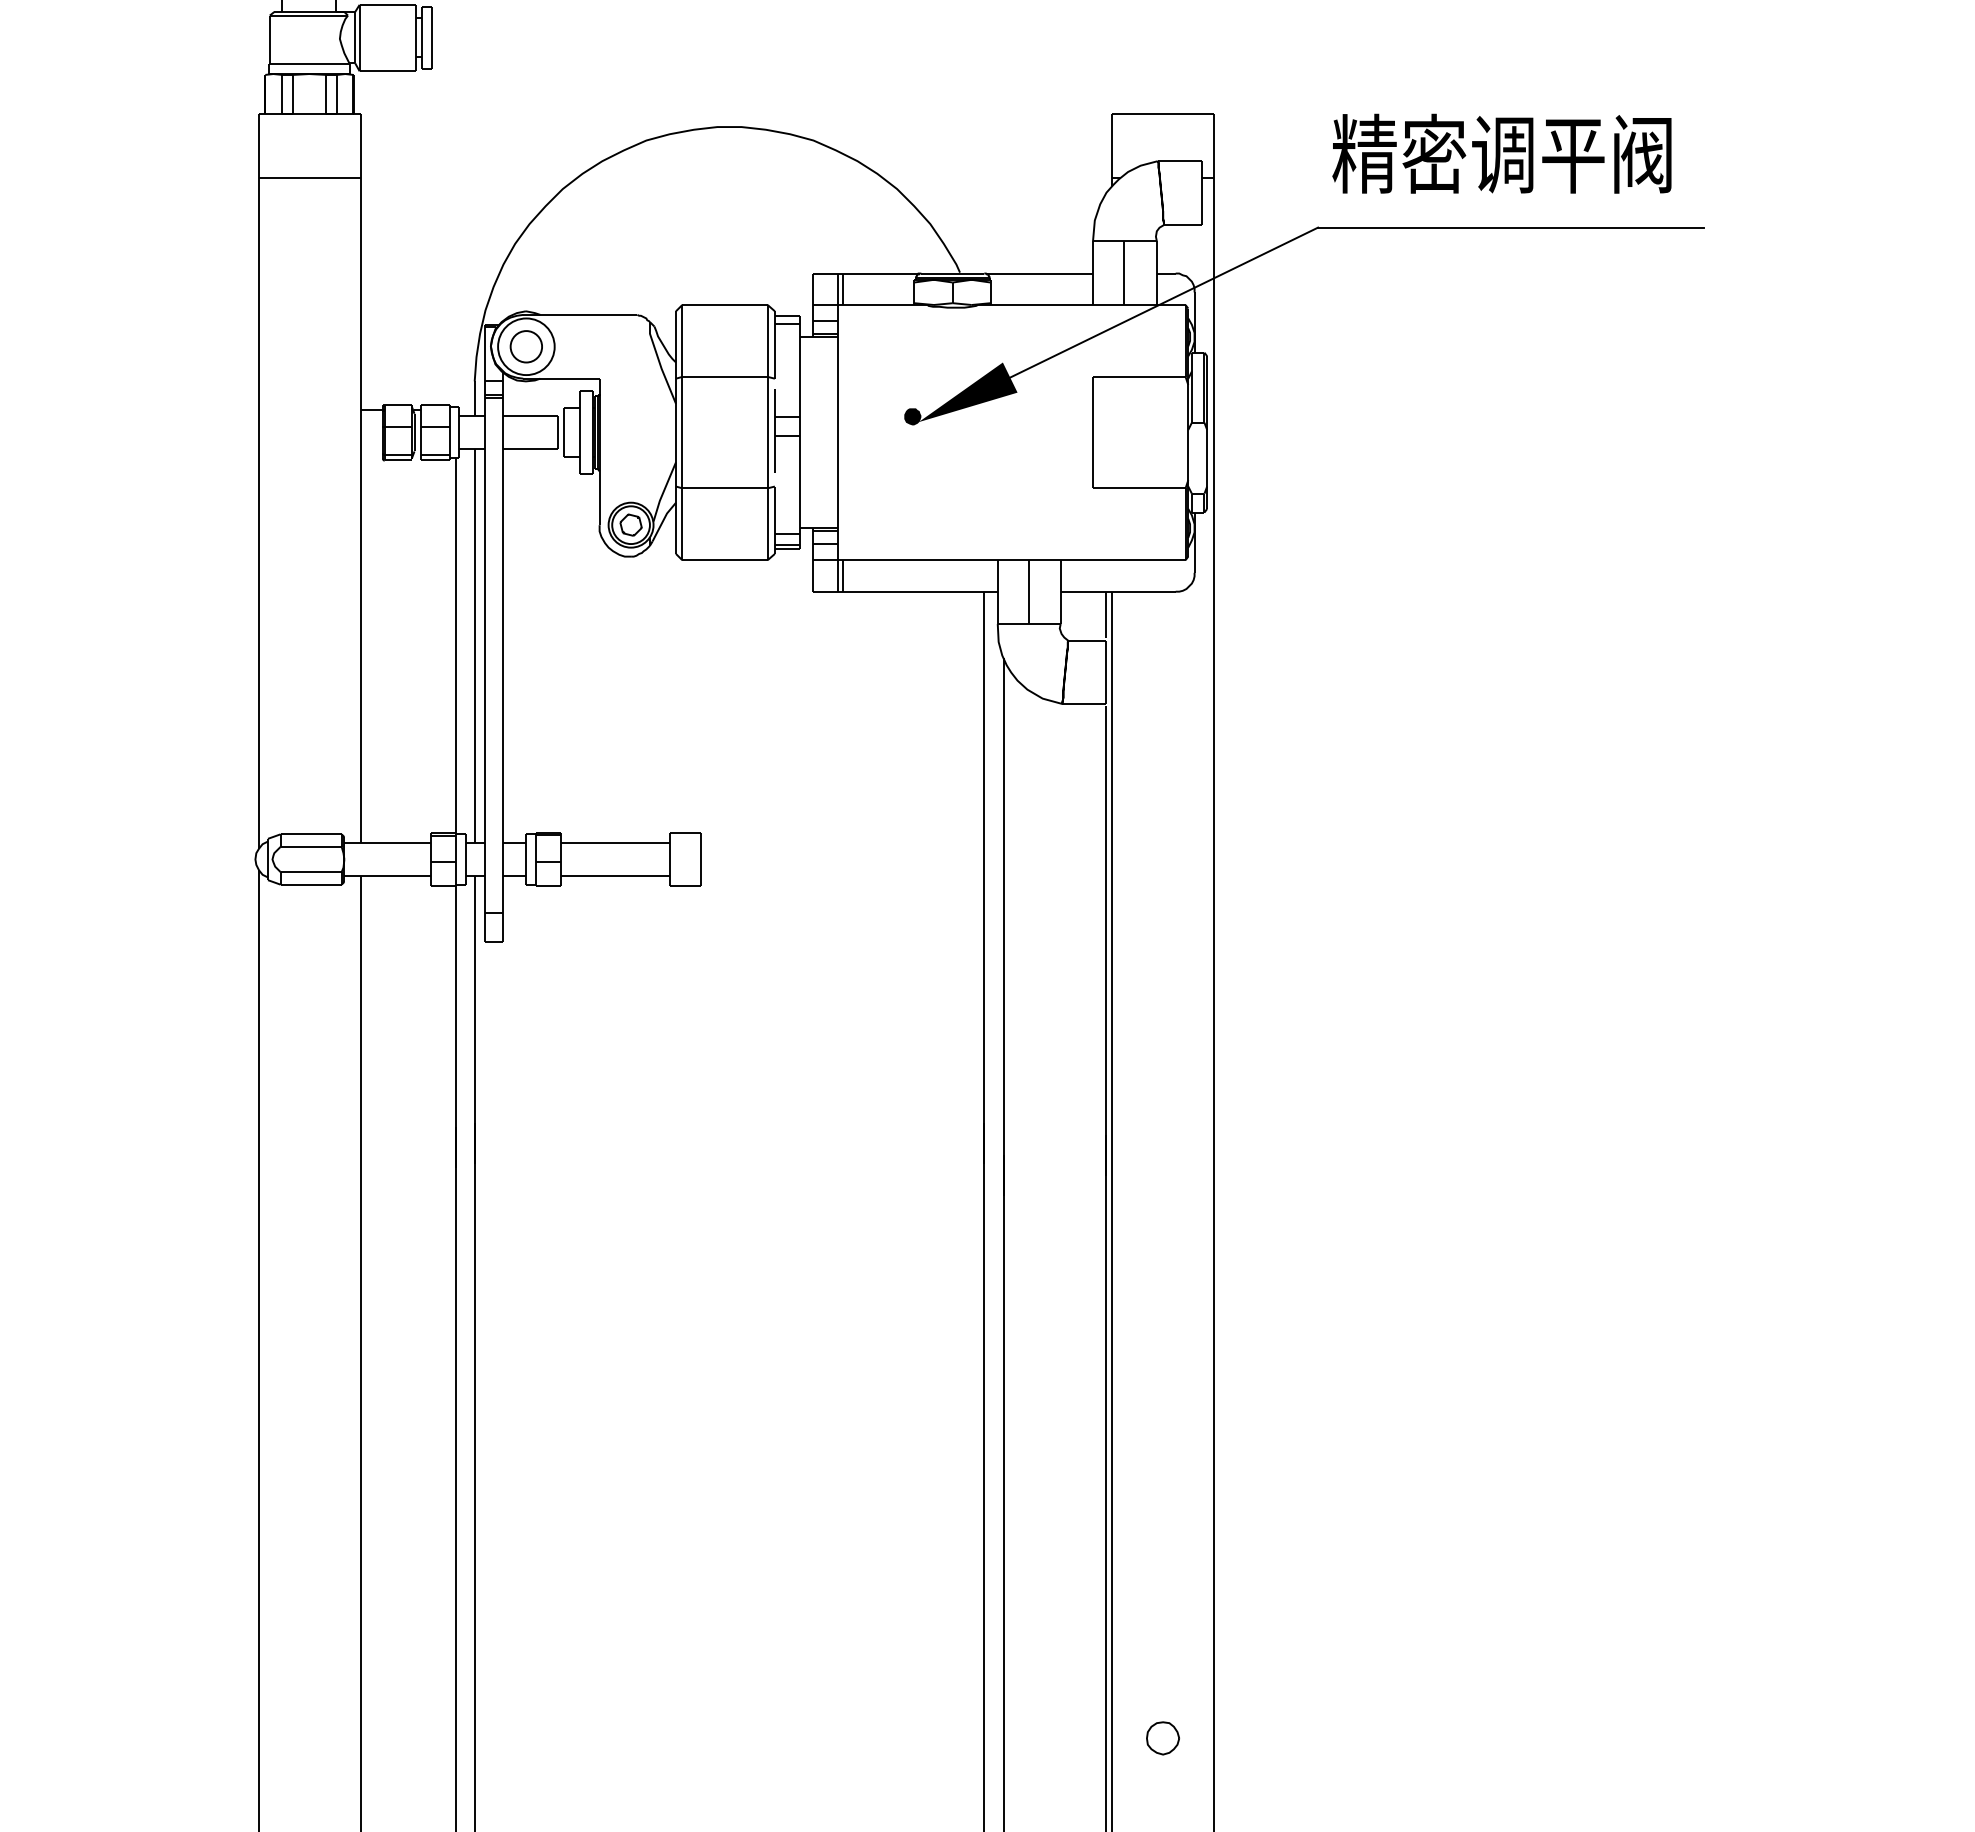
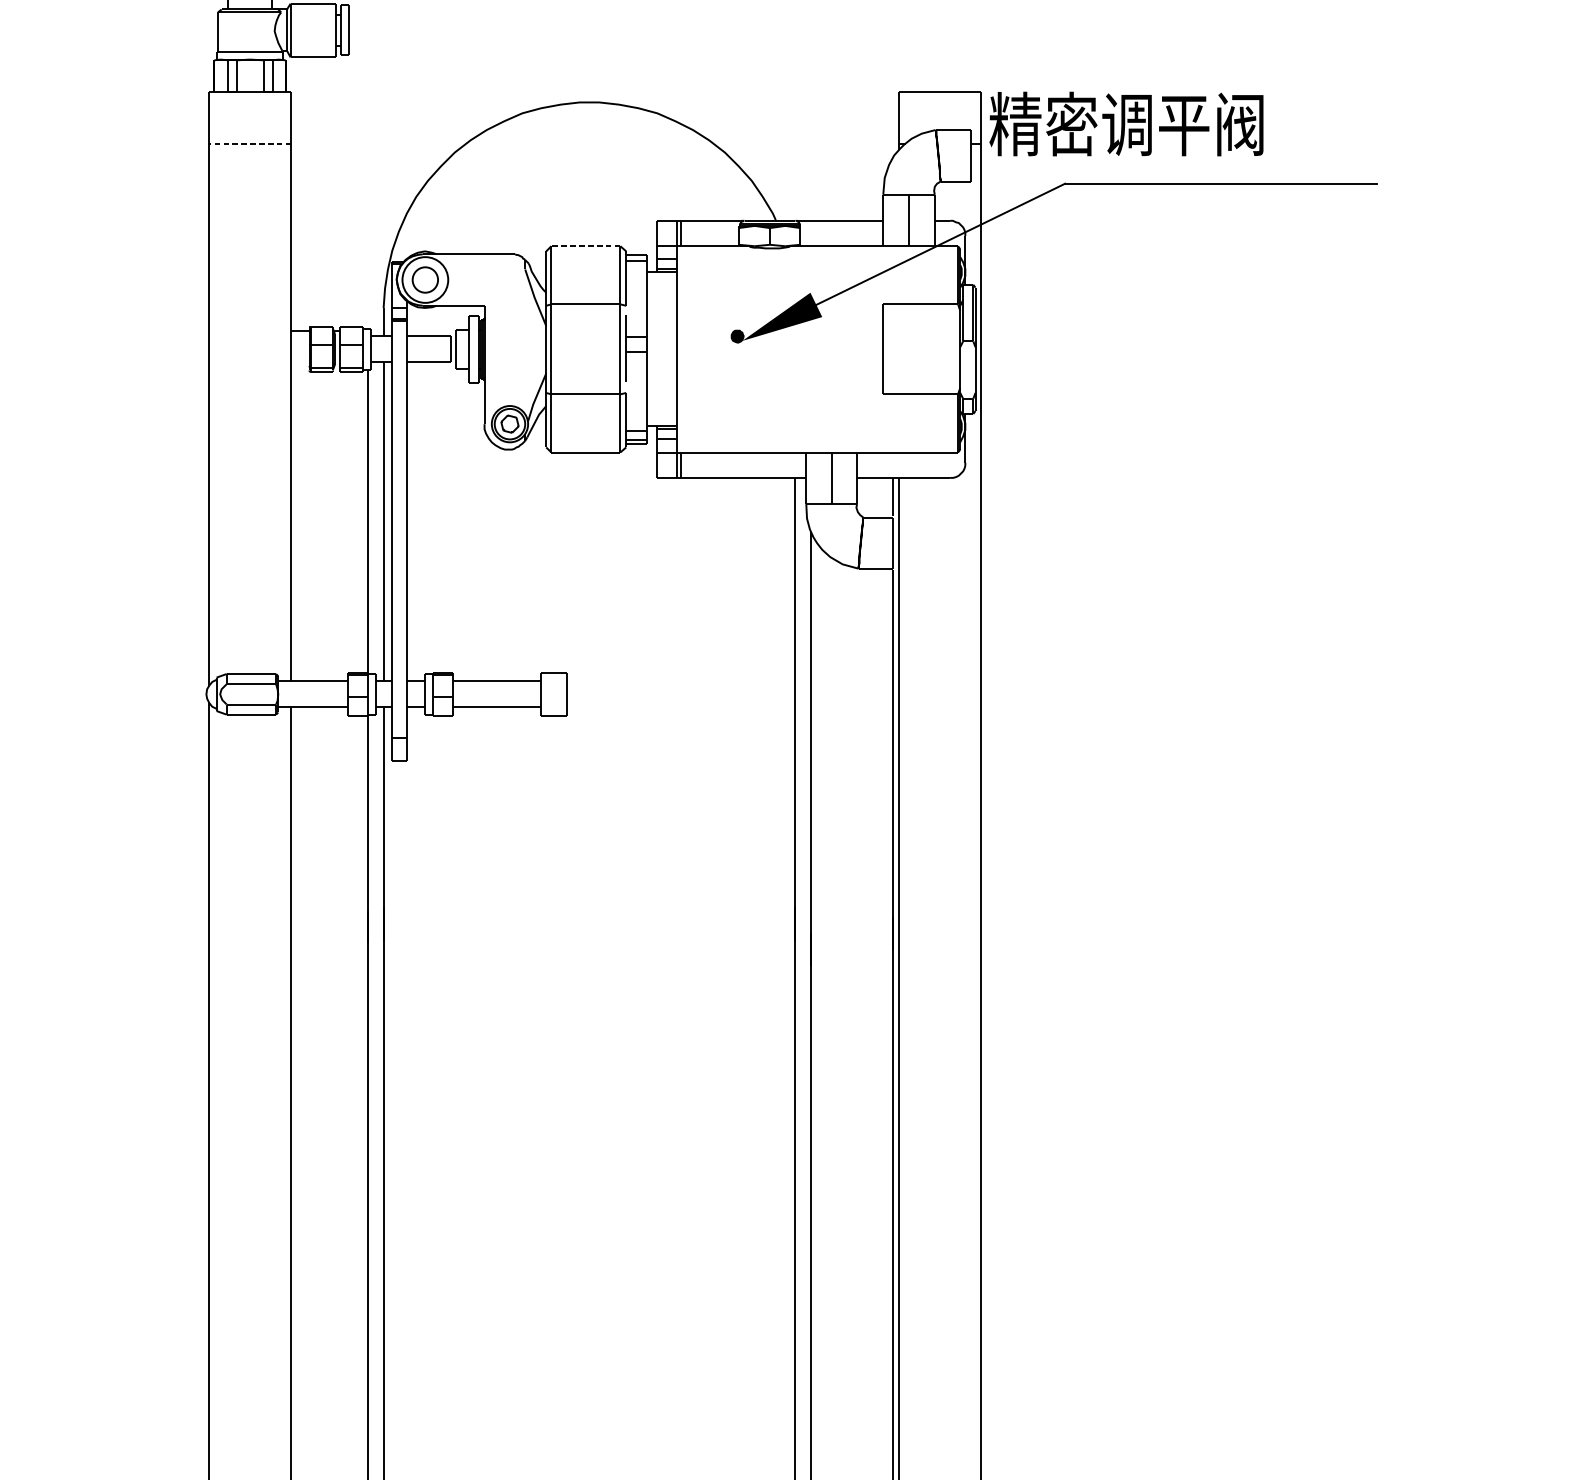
text: (1501, 153) -> (1126, 123), moved
line: (309, 178) -> (250, 144), solid -> dashed
line: (725, 305) -> (586, 246), solid -> dashed
part: (1162, 1738) -> (939, 1404), removed

